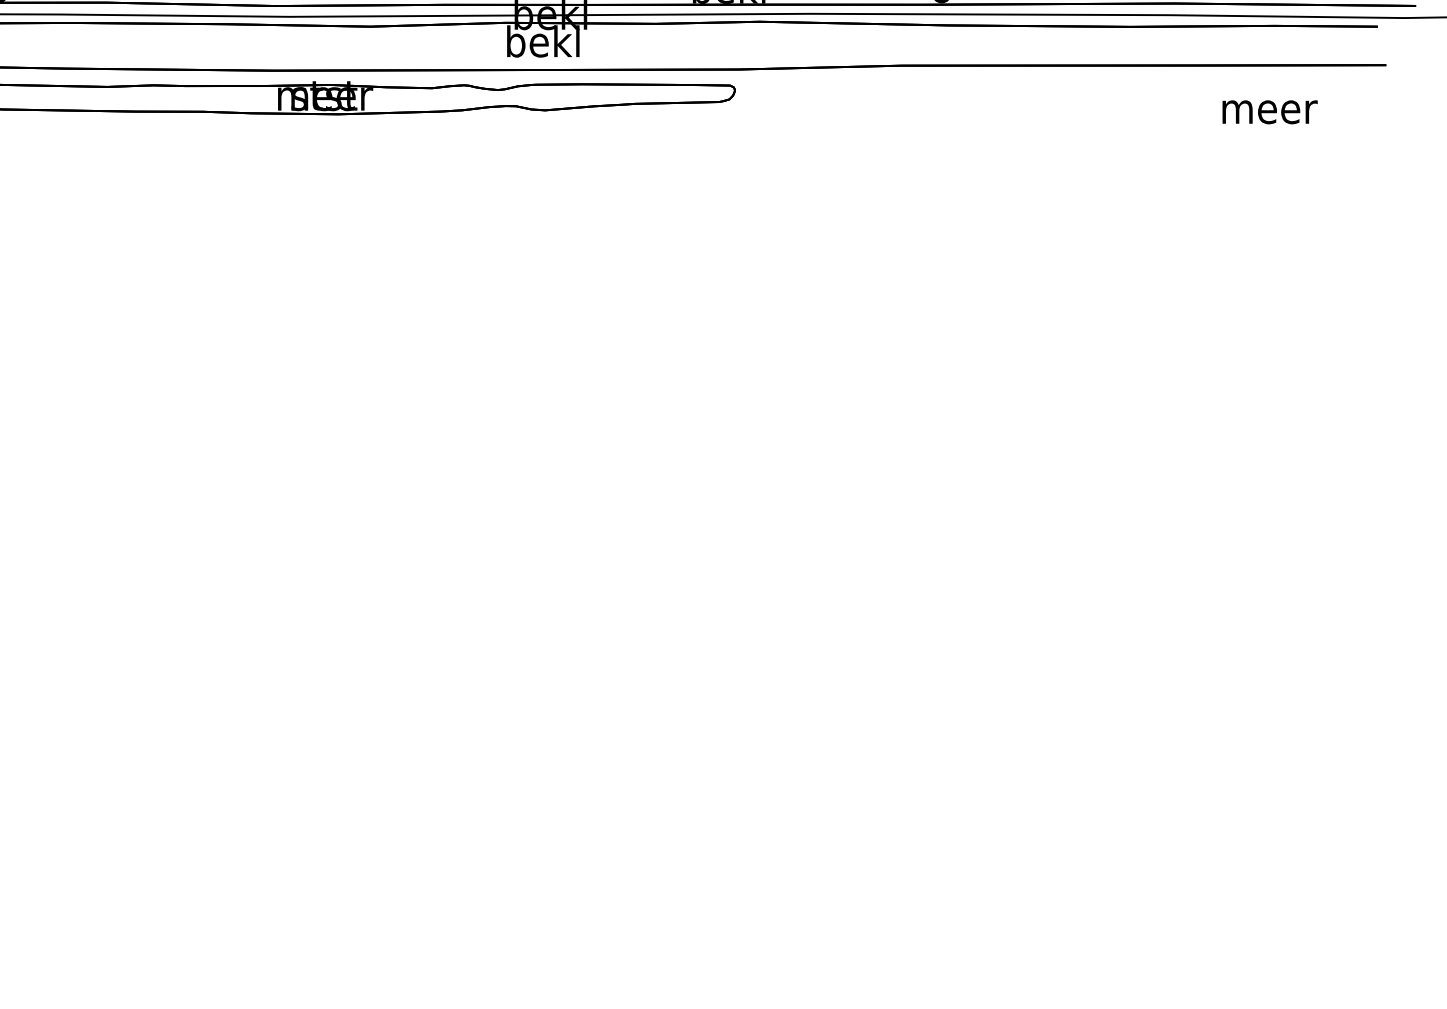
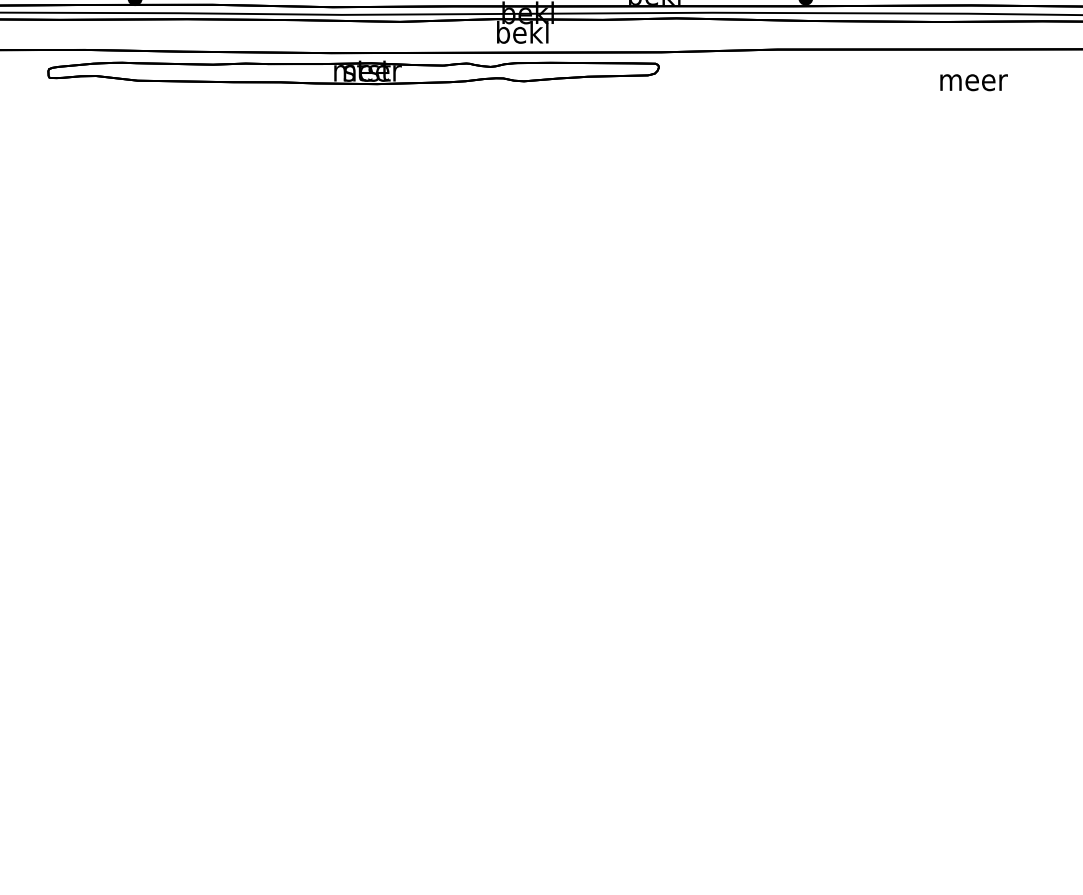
text: (1269, 111) -> (973, 82), moved

